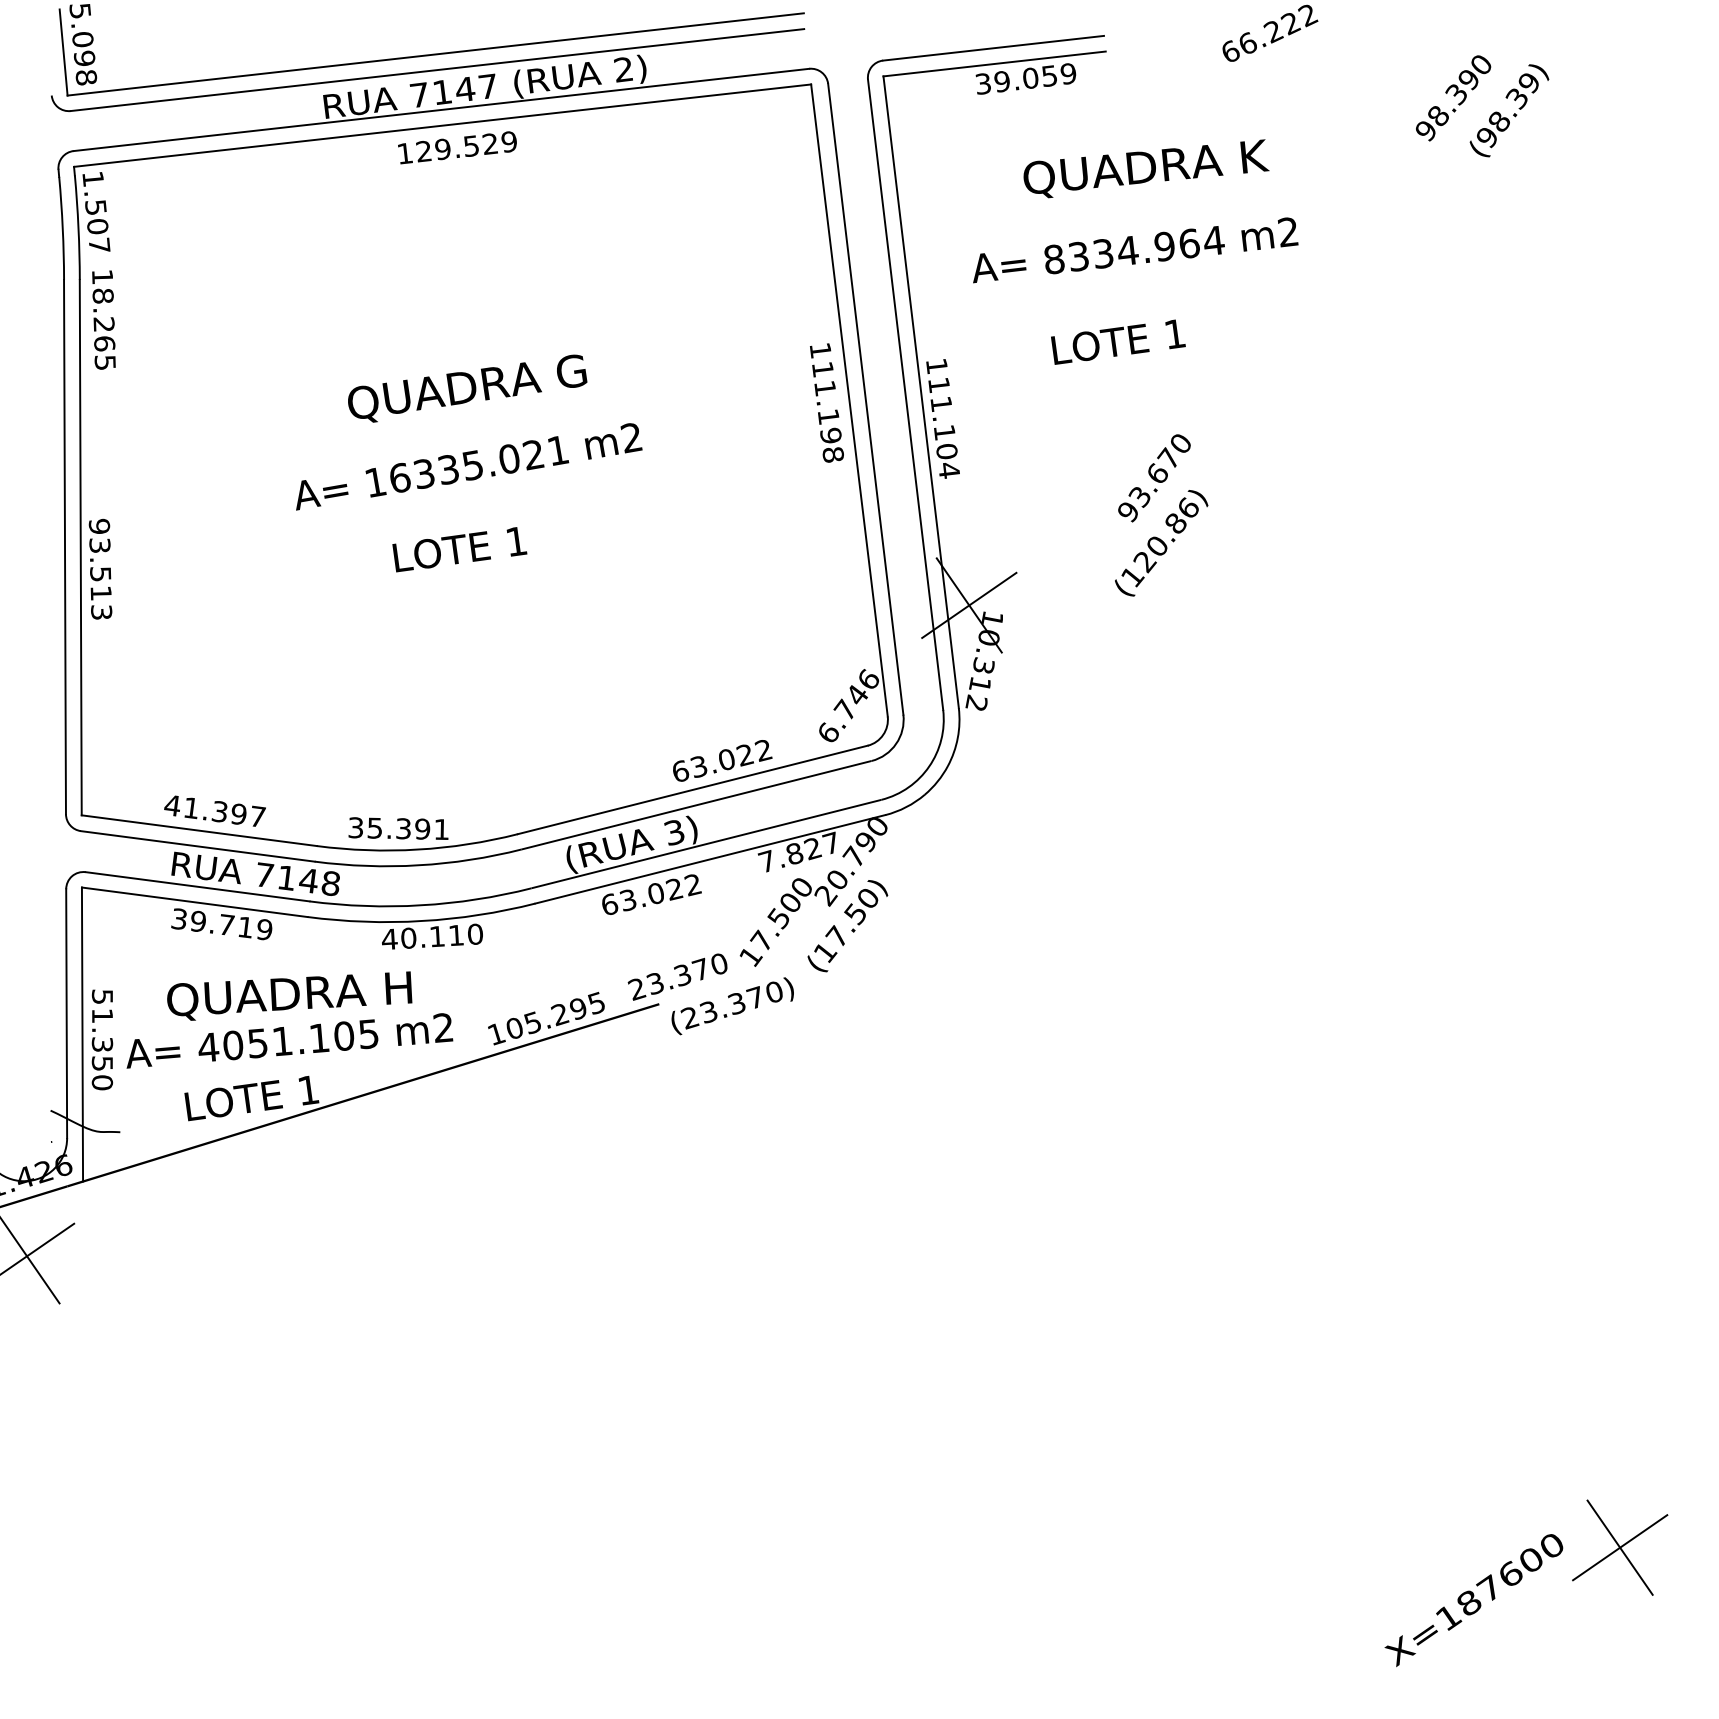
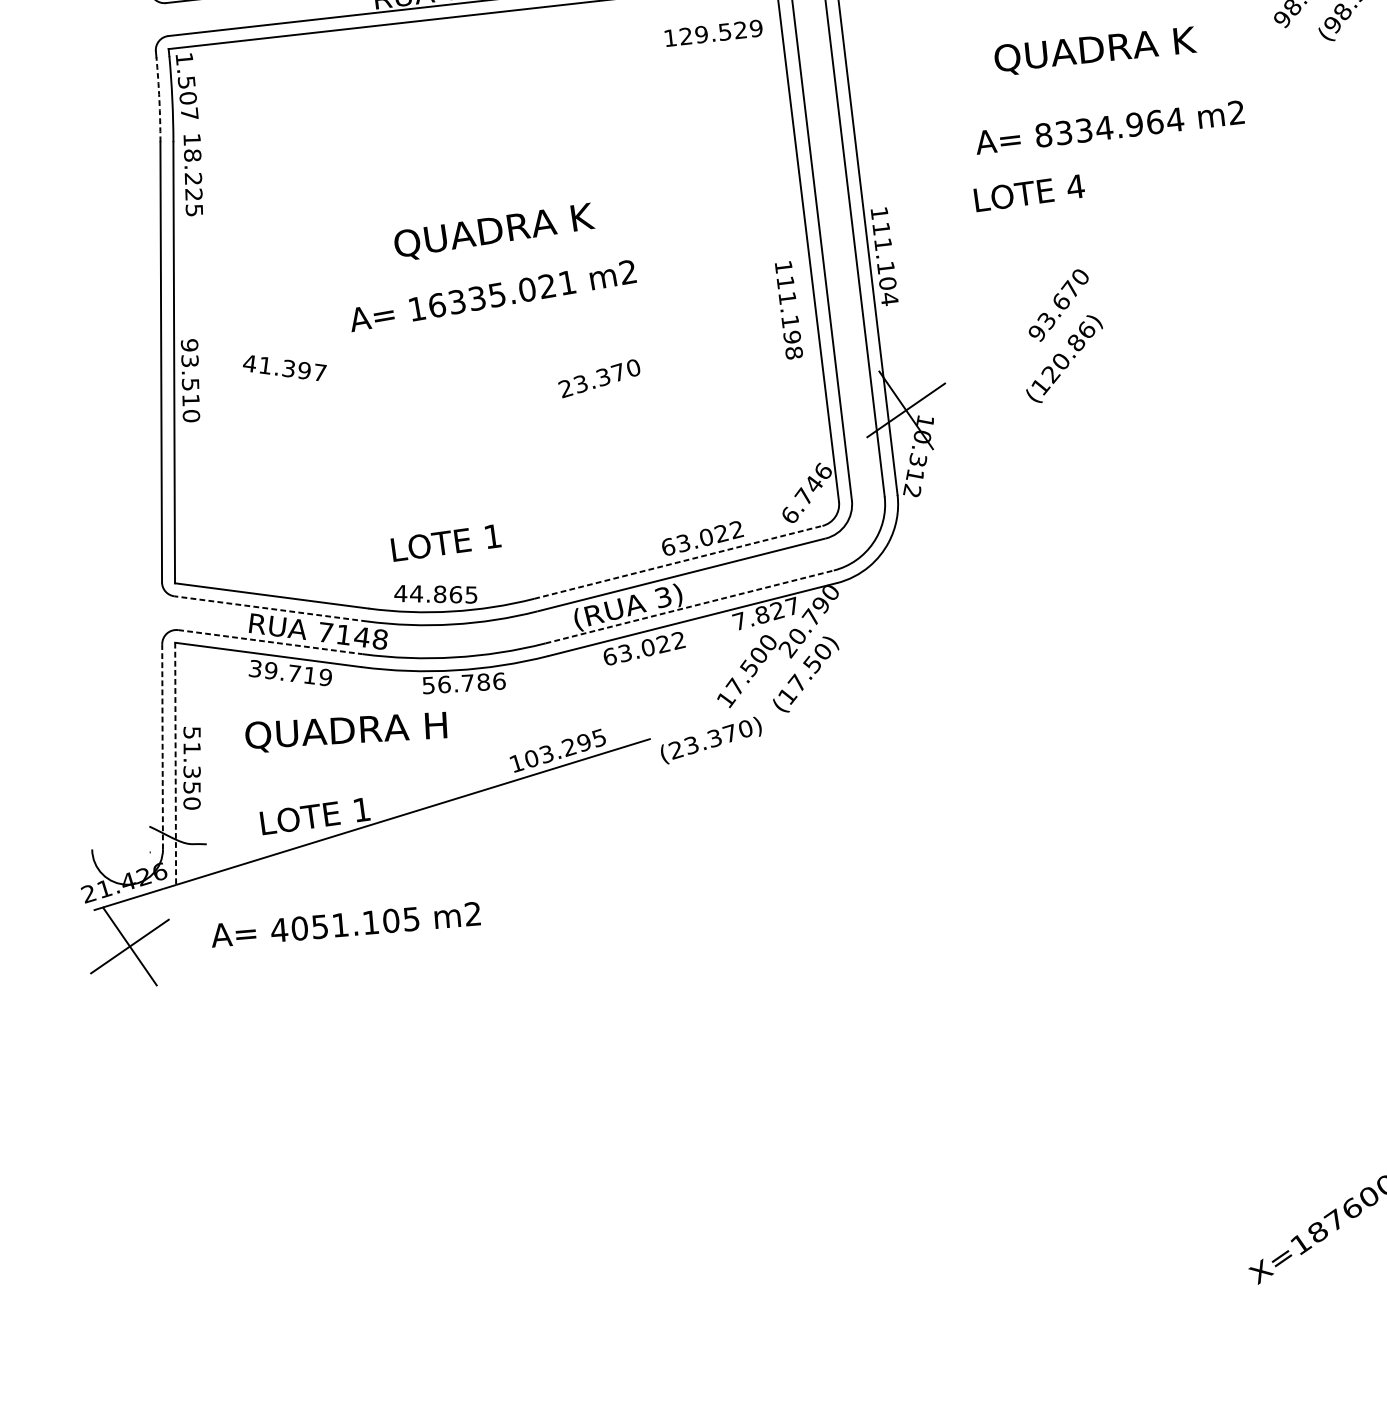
text: (457, 147) -> (713, 33), moved
text: (1146, 168) -> (1095, 50), moved
arc: (62, 228) -> (159, 99), solid -> dashed
text: (1135, 250) -> (1110, 127), moved
text: (1175, 334) -> (1076, 187), 1 -> 4
text: (104, 343) -> (193, 194), 18.265 -> 18.225
text: (470, 387) -> (495, 230), QUADRA G -> QUADRA K
text: (826, 402) -> (788, 309), moved
text: (459, 549) -> (445, 543), moved
text: (101, 612) -> (191, 416), 93.513 -> 93.510
line: (693, 789) -> (678, 562), solid -> dashed
text: (214, 810) -> (284, 367), moved
text: (397, 828) -> (435, 594), 35.391 -> 44.865
line: (706, 843) -> (689, 606), solid -> dashed
line: (197, 846) -> (270, 608), solid -> dashed
line: (197, 886) -> (270, 641), solid -> dashed
text: (432, 936) -> (463, 683), 40.110 -> 56.786
text: (677, 976) -> (599, 378), moved
line: (66, 1014) -> (162, 747), solid -> dashed
text: (532, 1022) -> (546, 753), 105.295 -> 103.295
line: (82, 1035) -> (175, 764), solid -> dashed
text: (289, 1040) -> (346, 924), moved

